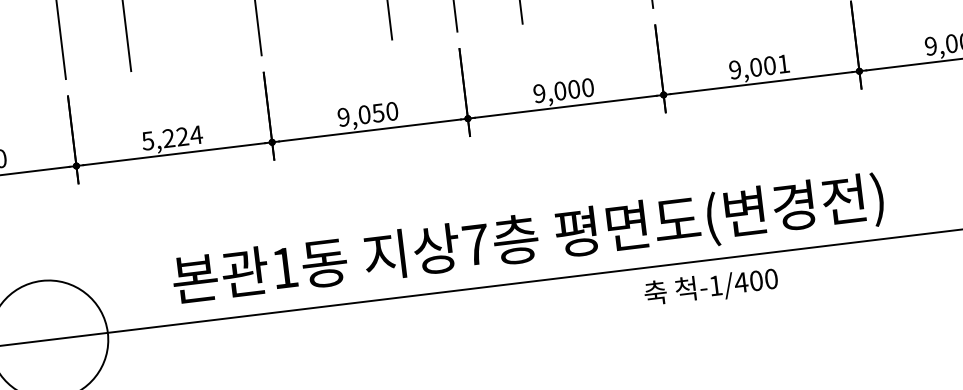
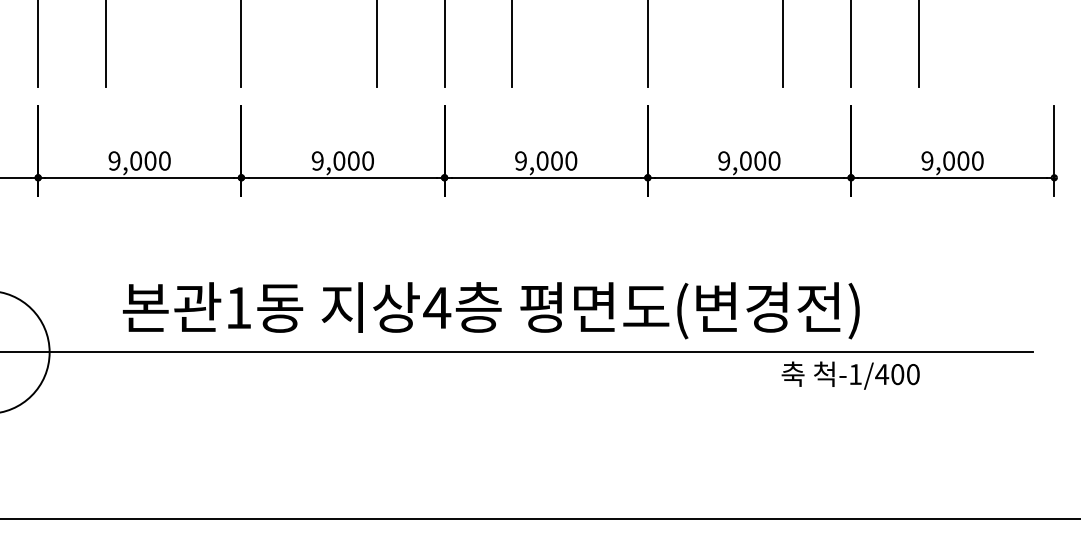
text: (783, 63) -> (774, 160), 9,001 -> 9,000
text: (378, 112) -> (353, 160), 9,050 -> 9,000
text: (172, 137) -> (139, 160), 5,224 -> 9,000
text: (476, 244) -> (437, 307), 7 -> 4
text: (711, 287) -> (850, 375), moved

